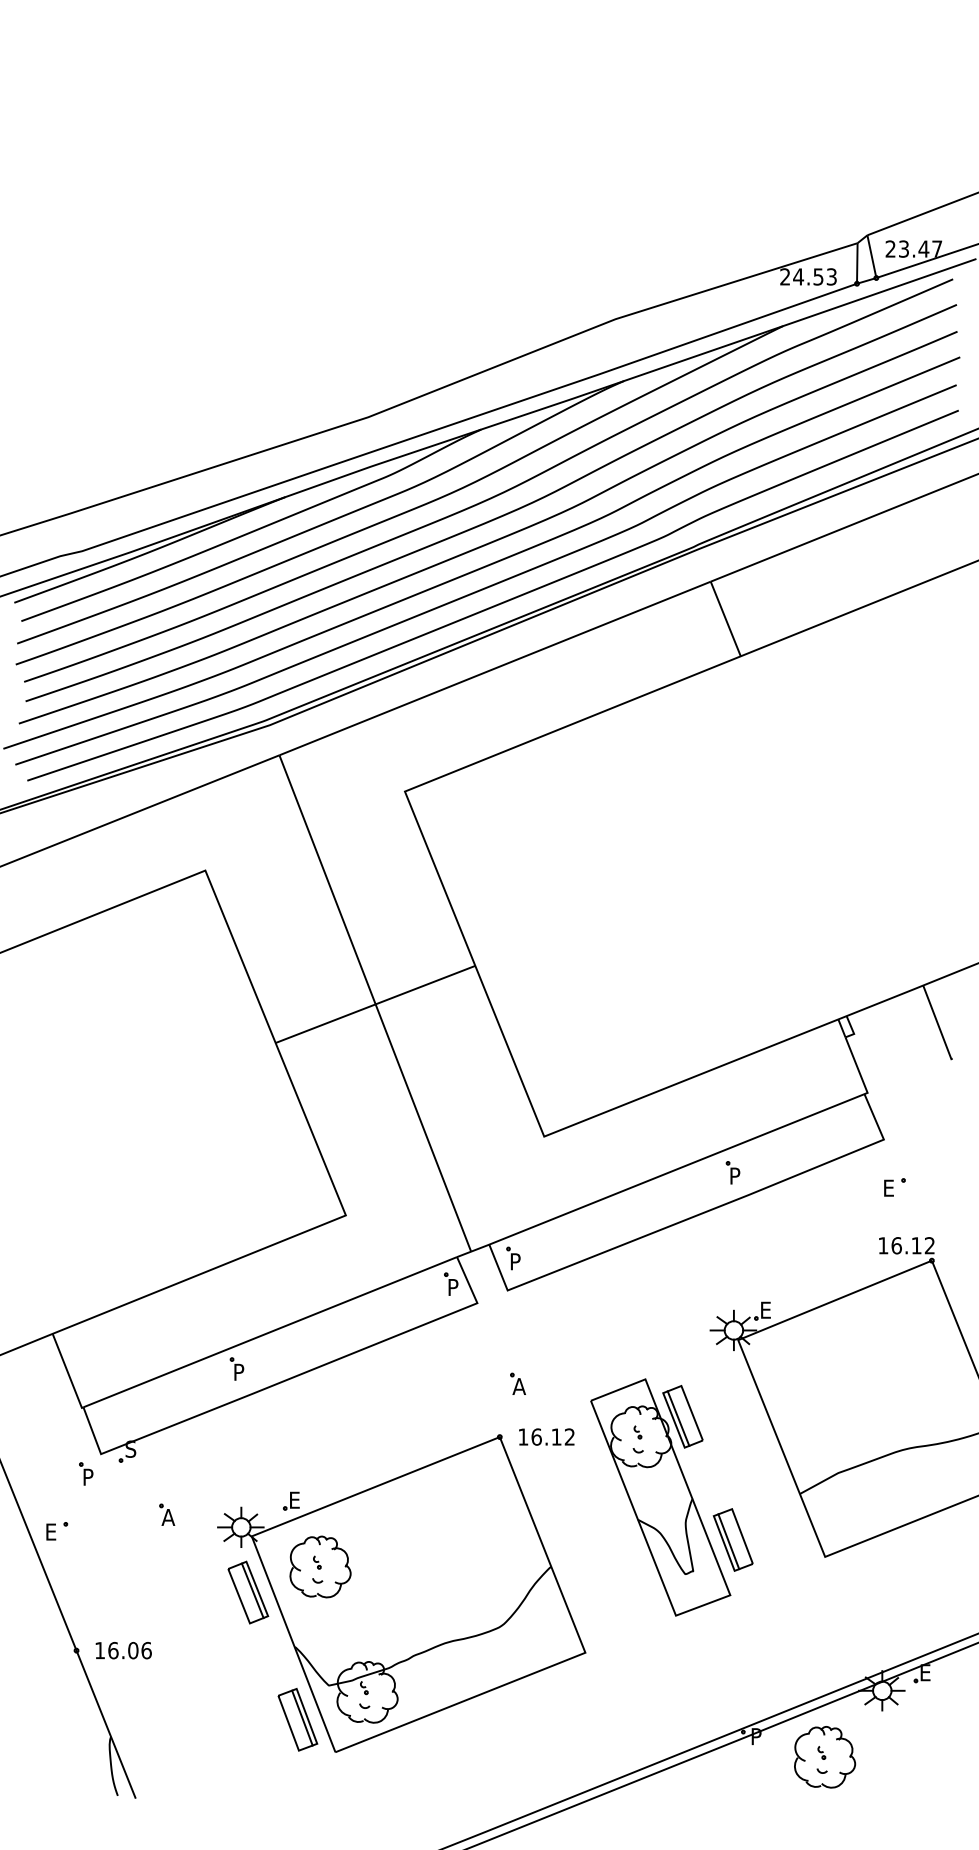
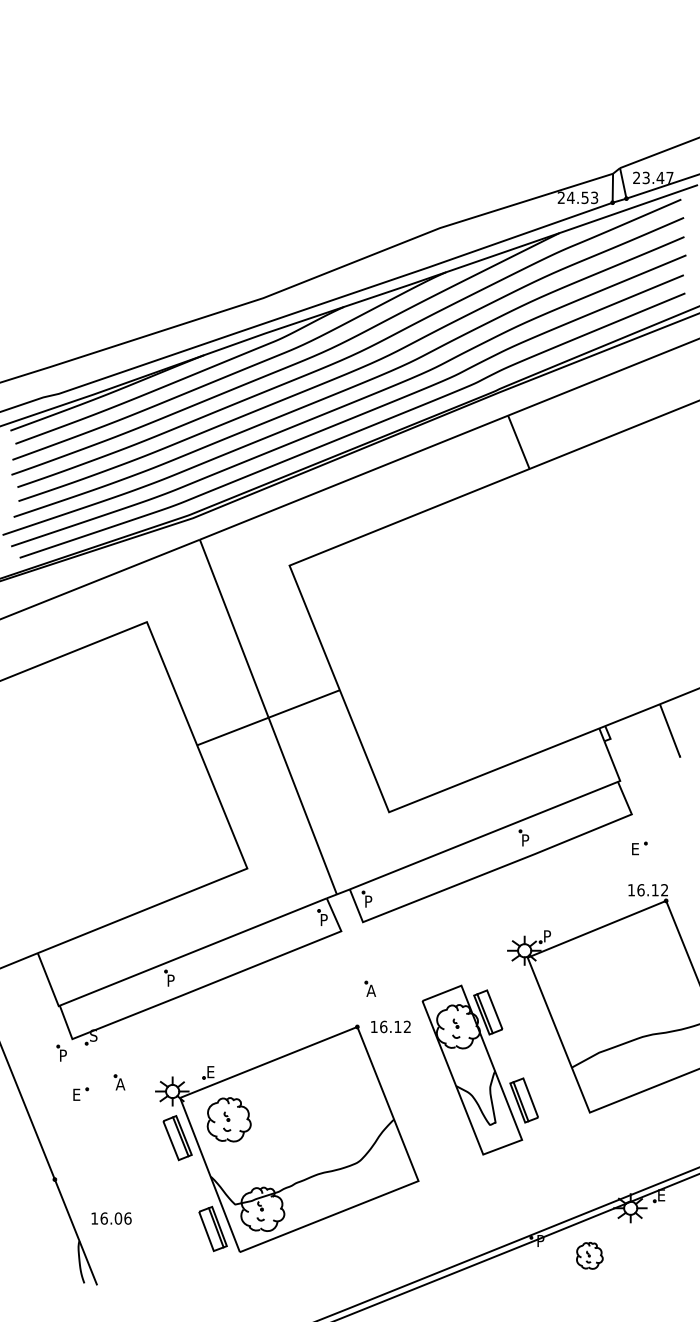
text: (767, 1310) -> (548, 936), E -> P
part: (57, 1530) -> (81, 1093), moved
text: (123, 1650) -> (111, 1218), moved
part: (824, 1756) -> (589, 1255), size x0.6

